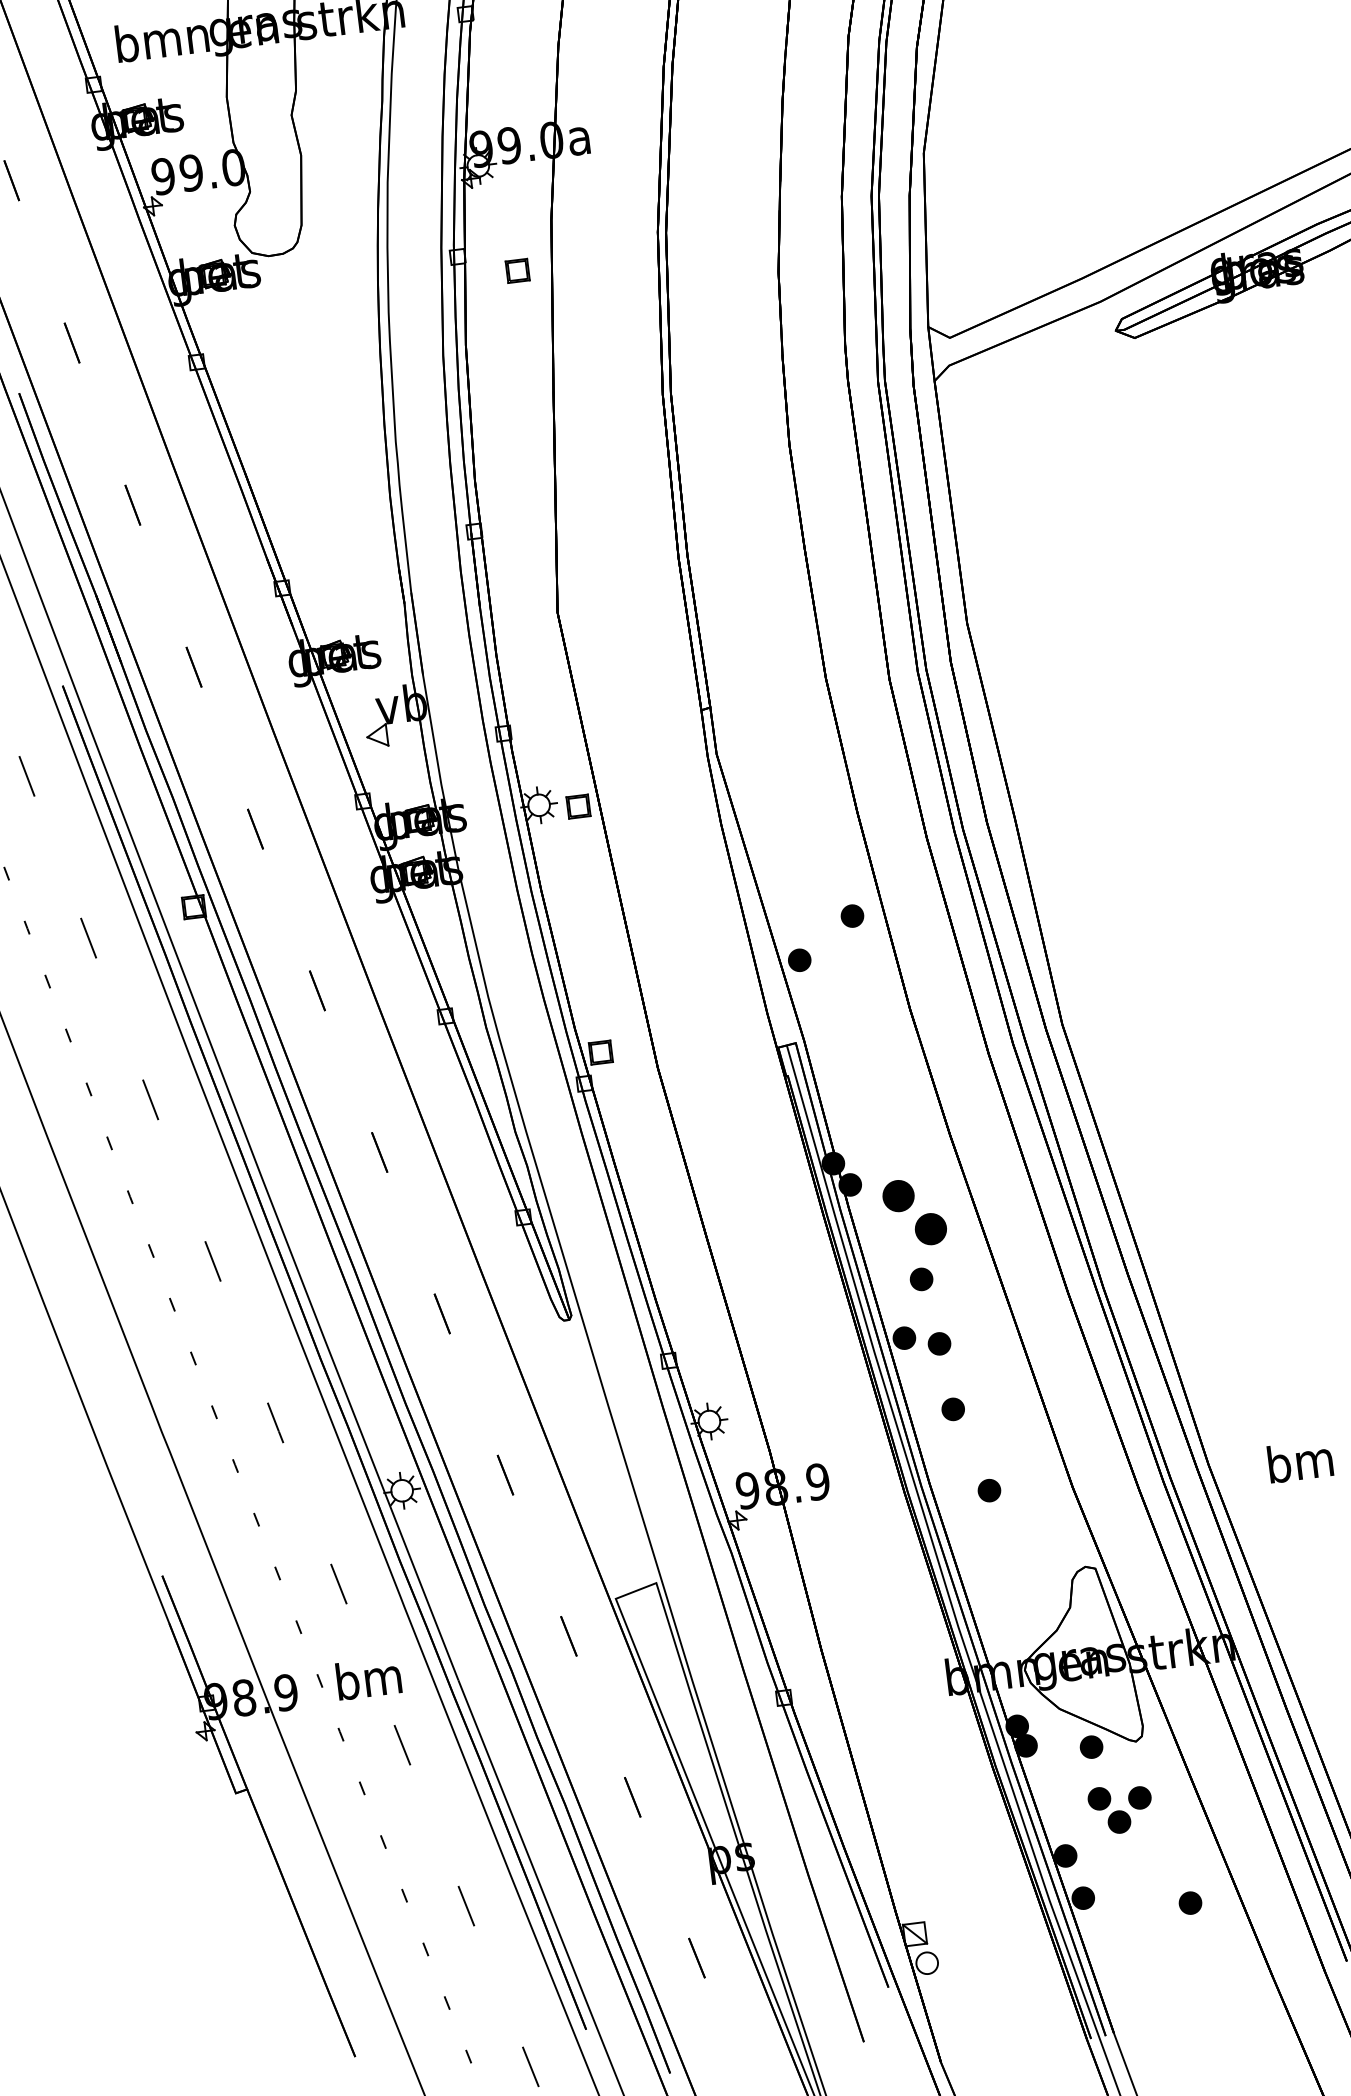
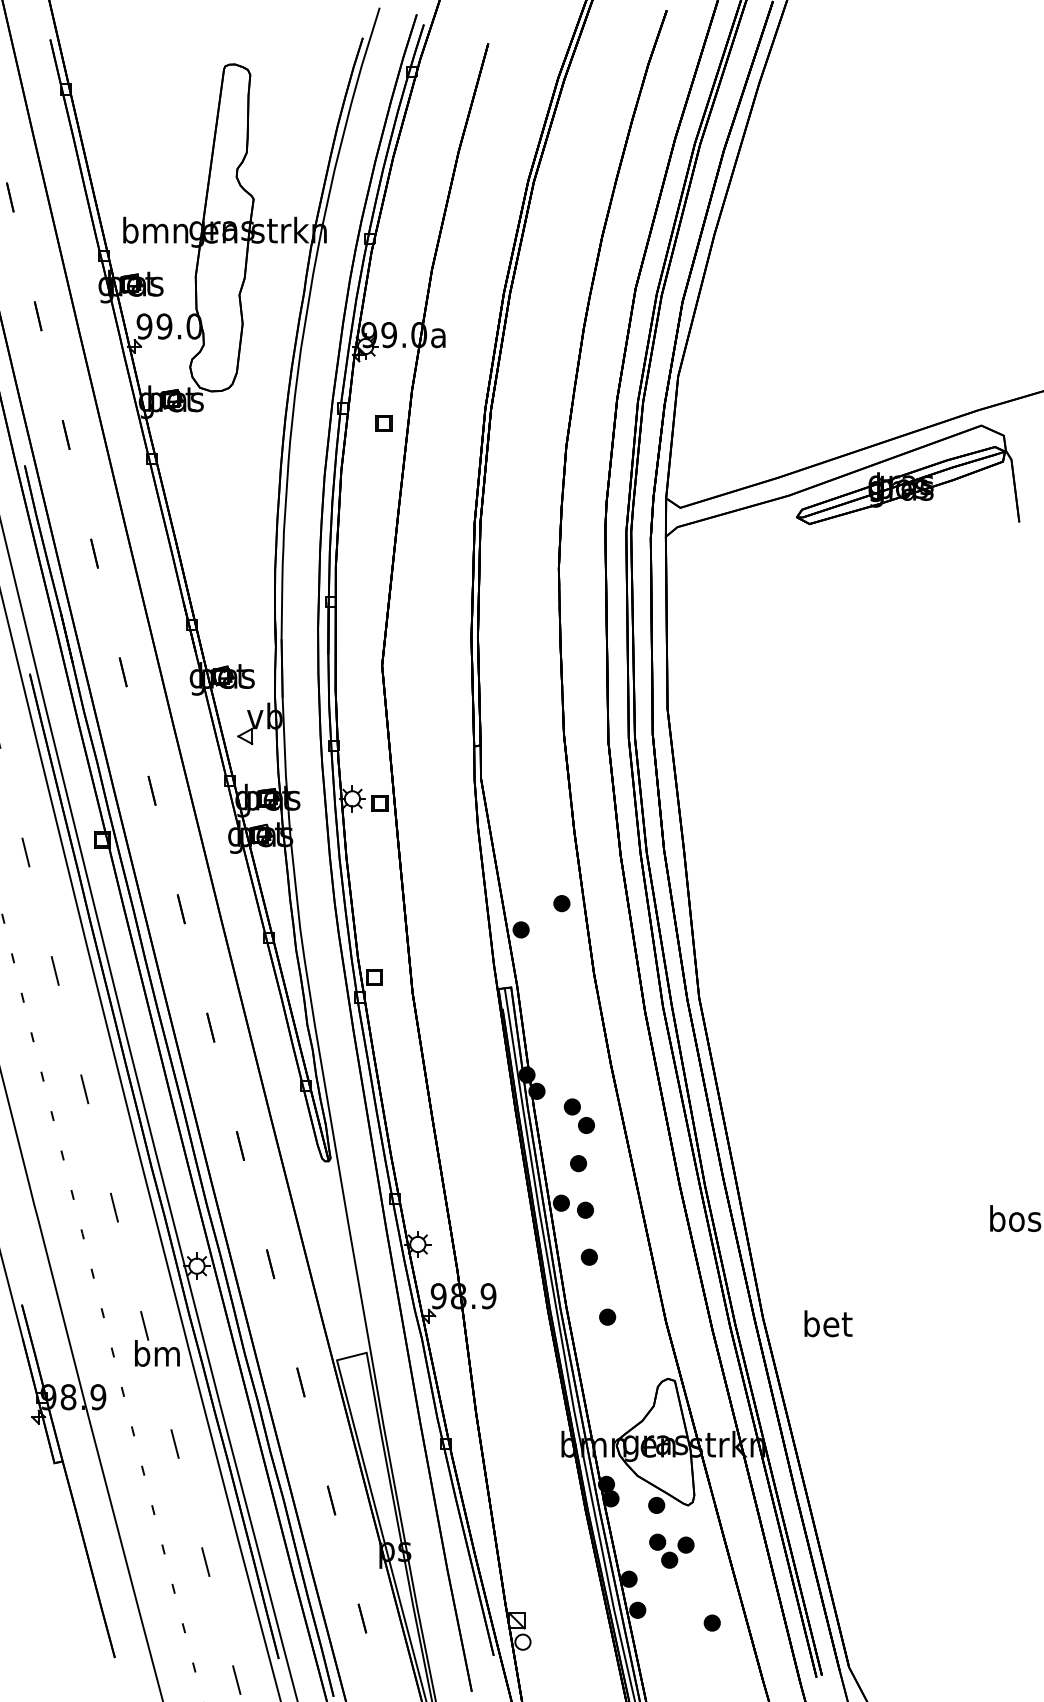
part: (913, 1211) -> (578, 1115), size x0.71
text: (1301, 1460) -> (828, 1323), bm -> bet
text: (369, 1678) -> (157, 1353), moved

